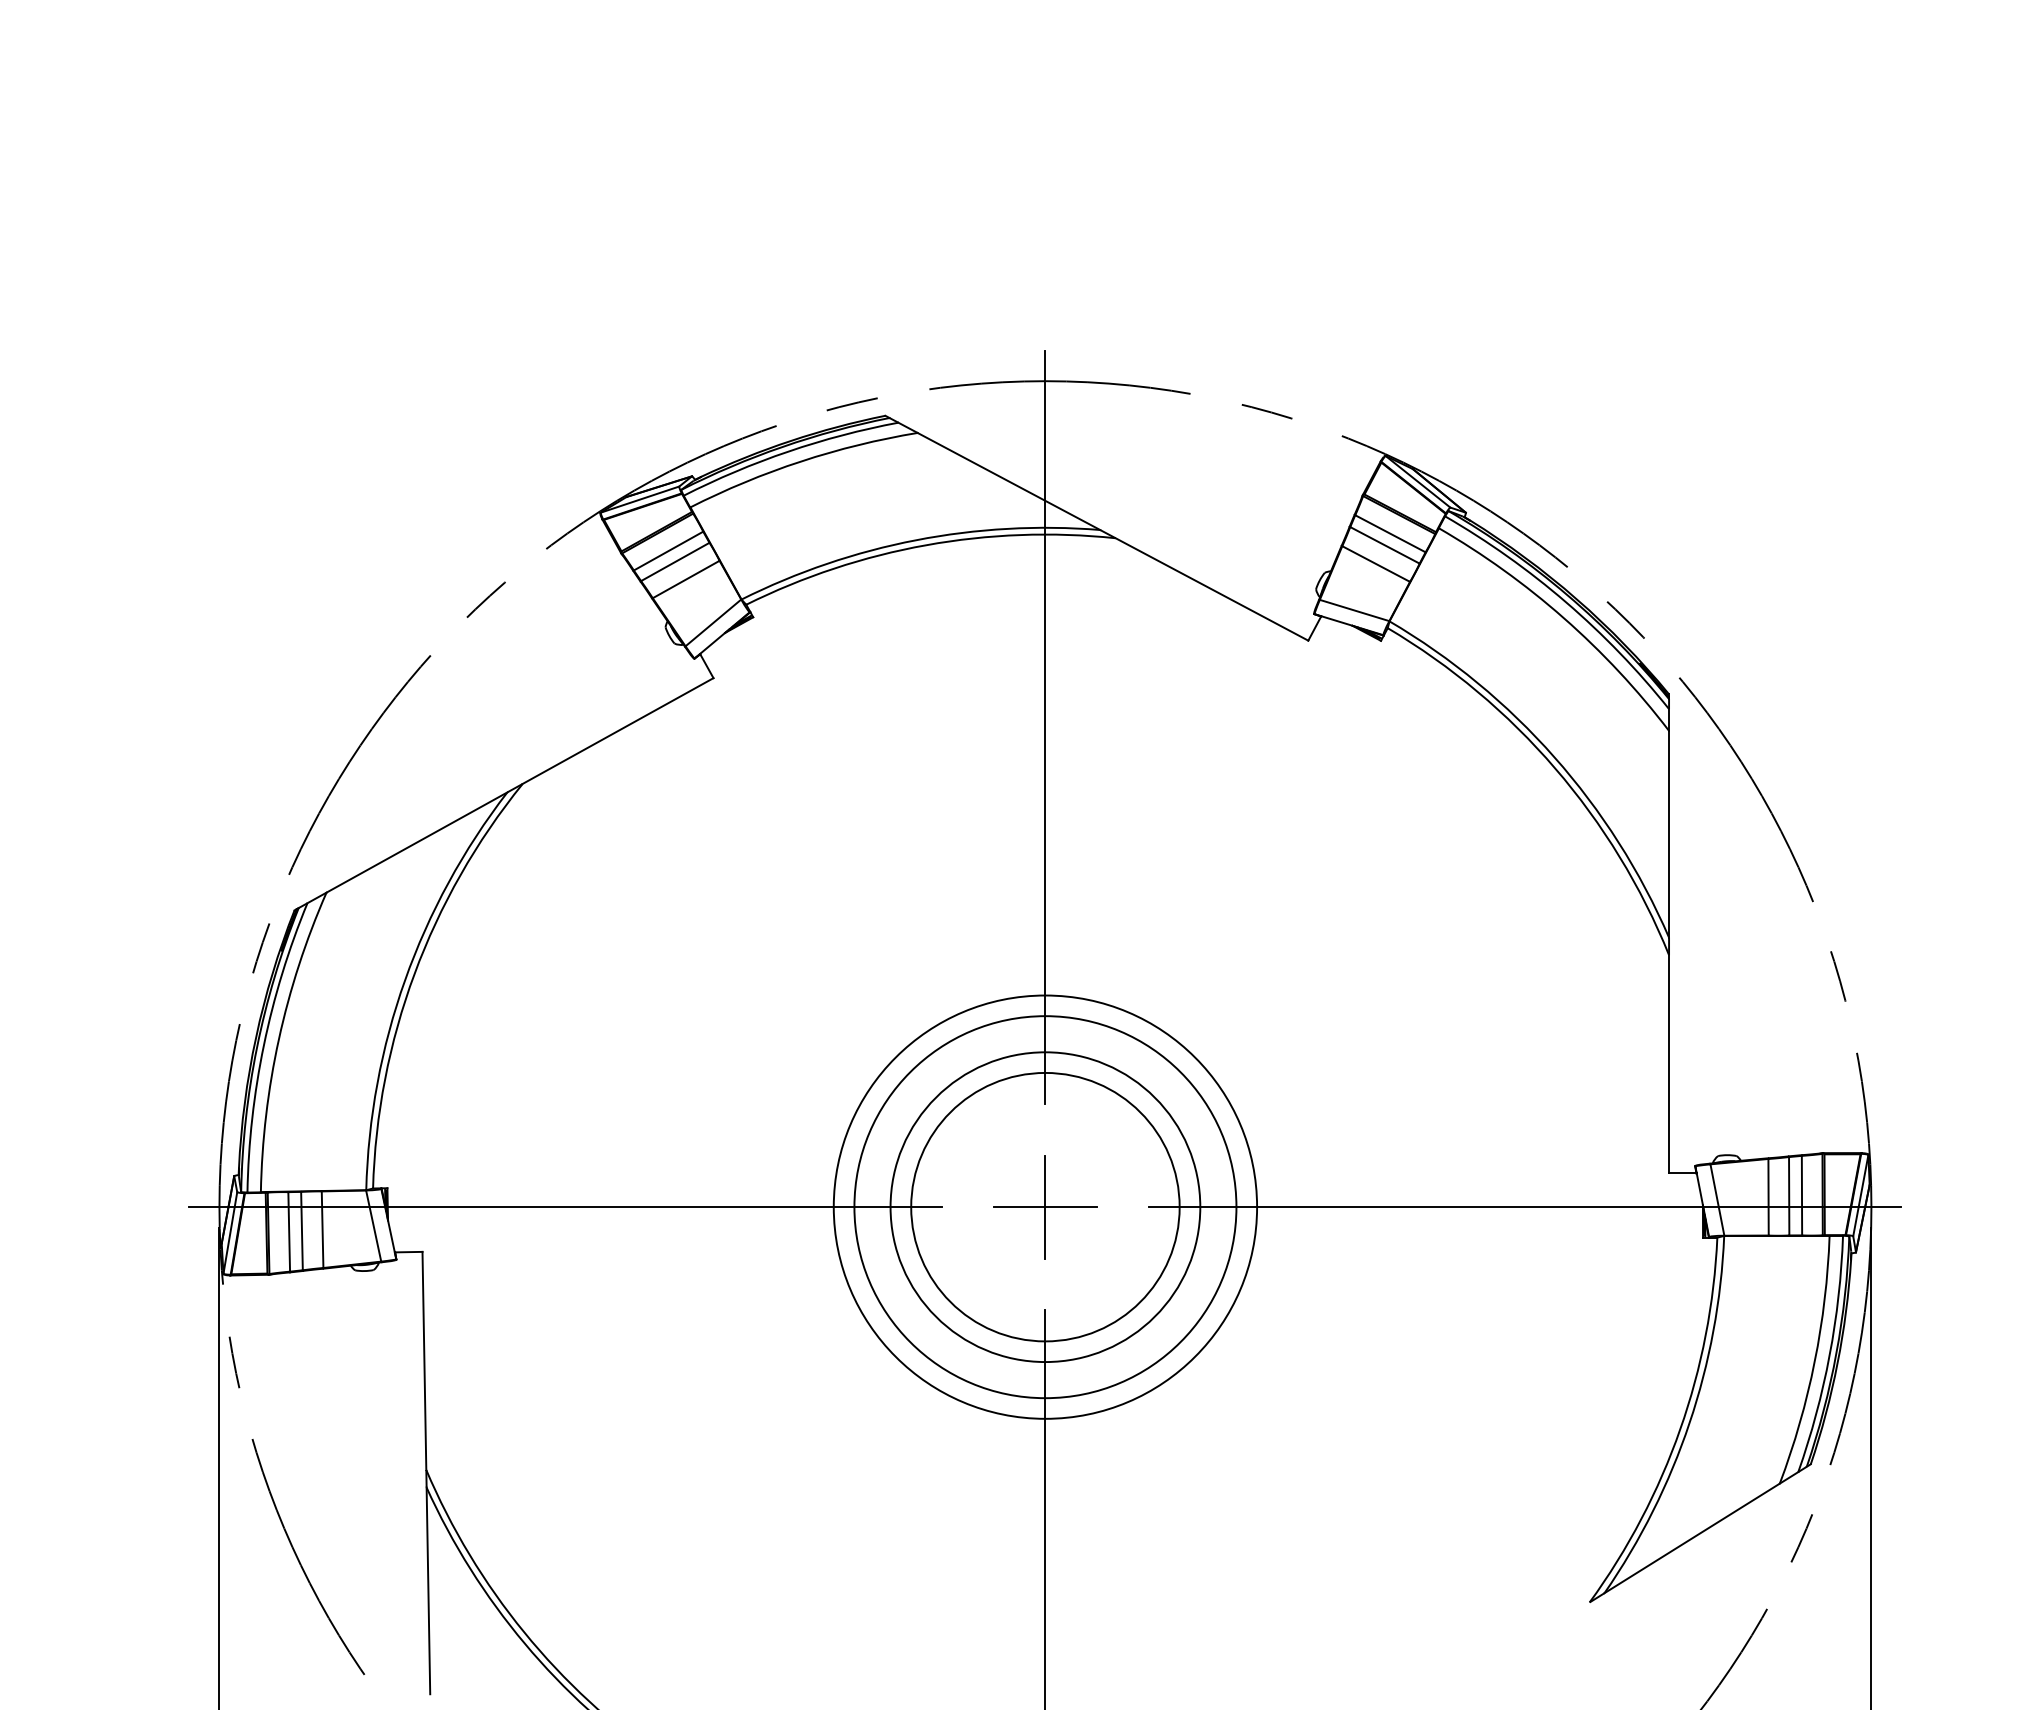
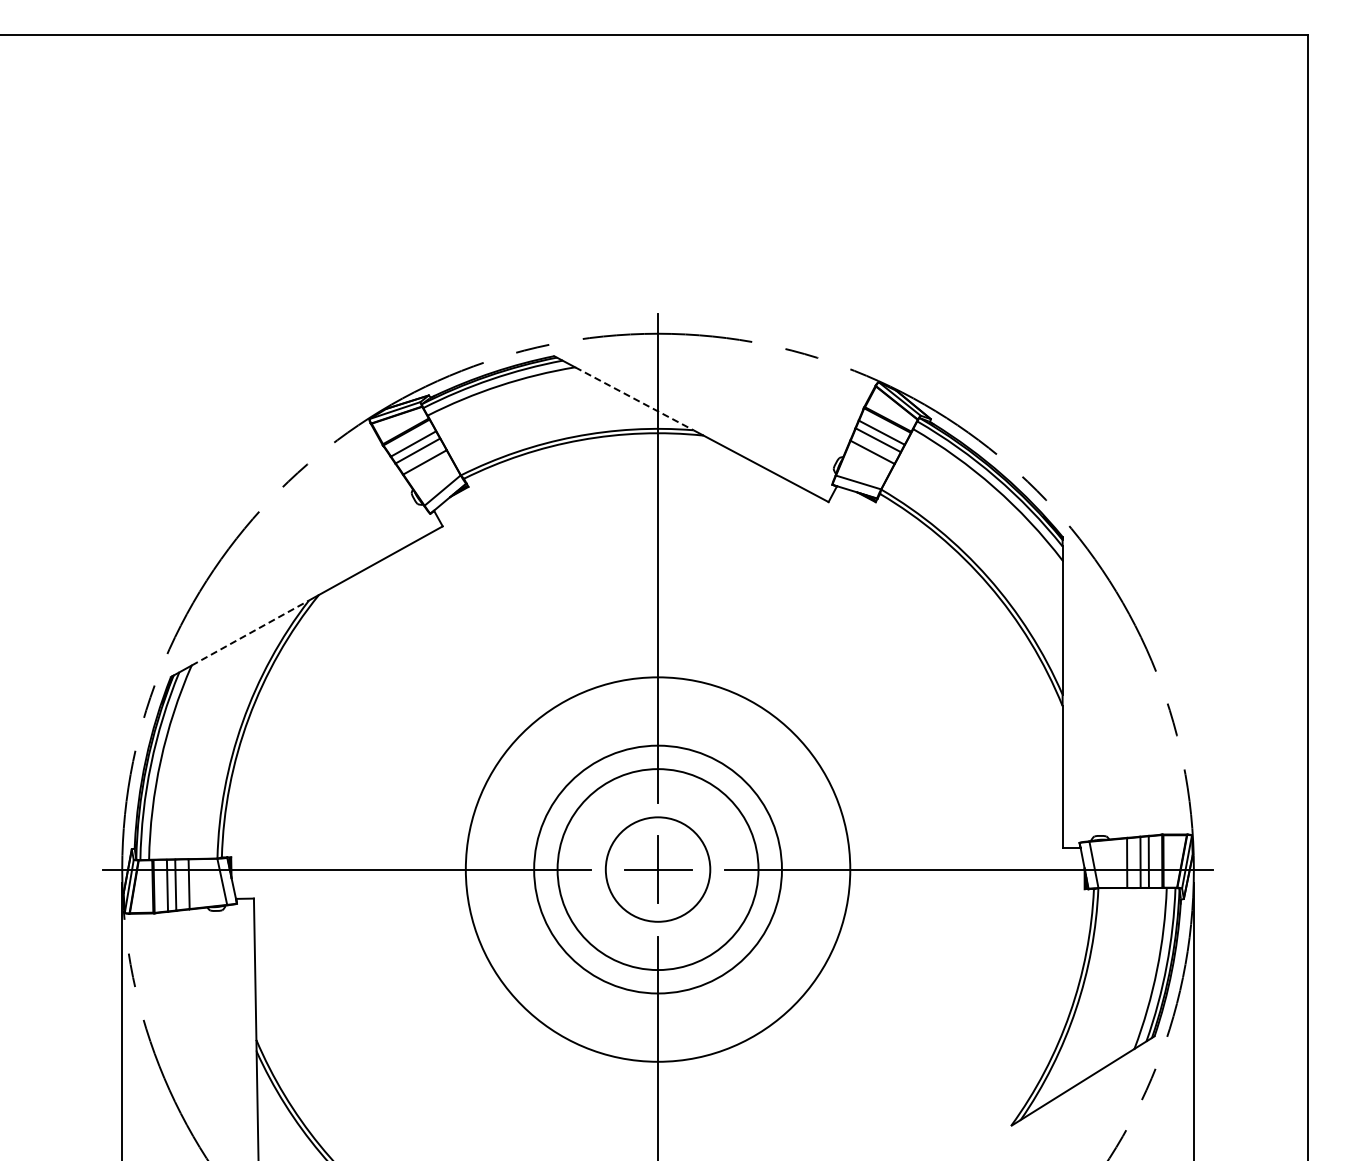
line: (1009, 482) -> (634, 399), solid -> dashed
line: (417, 841) -> (250, 632), solid -> dashed
circle: (1044, 1207) -> (657, 869), size x0.6
circle: (1044, 1207) -> (657, 869), size x1.4

